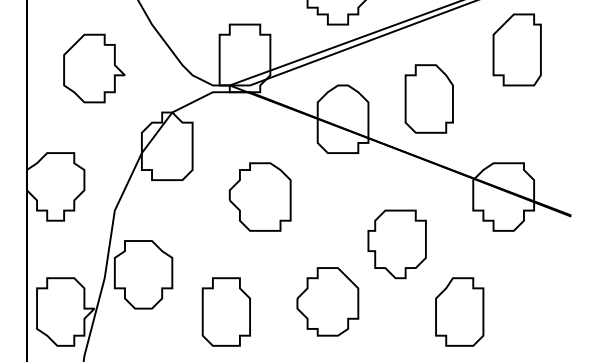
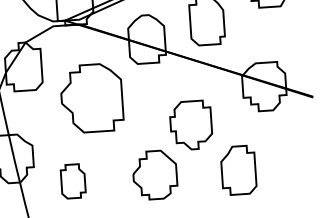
part: (259, 196) -> (91, 97), size x1.4
part: (327, 301) -> (154, 174), moved
part: (225, 311) -> (72, 181), size x0.7

